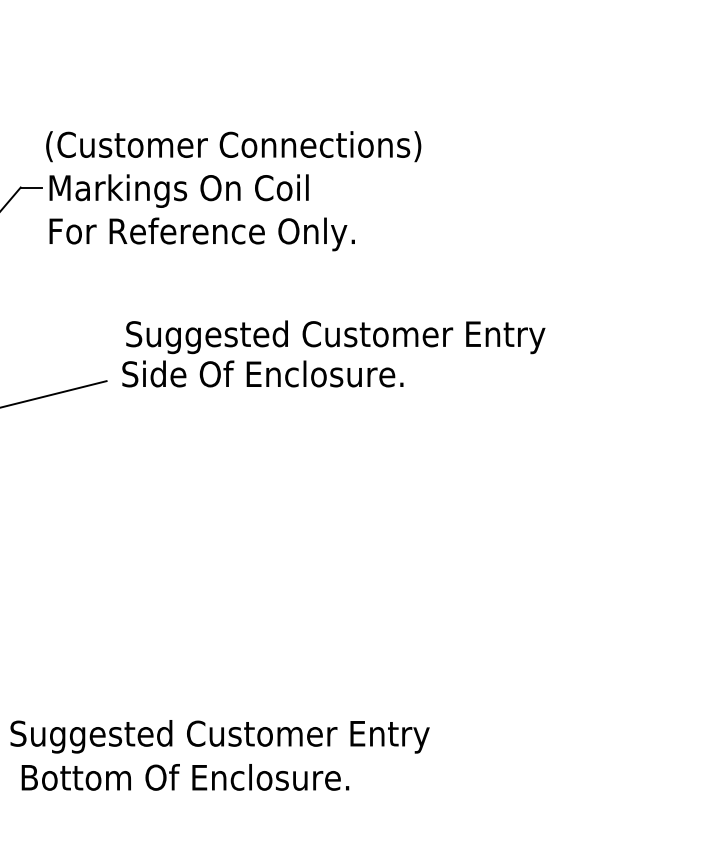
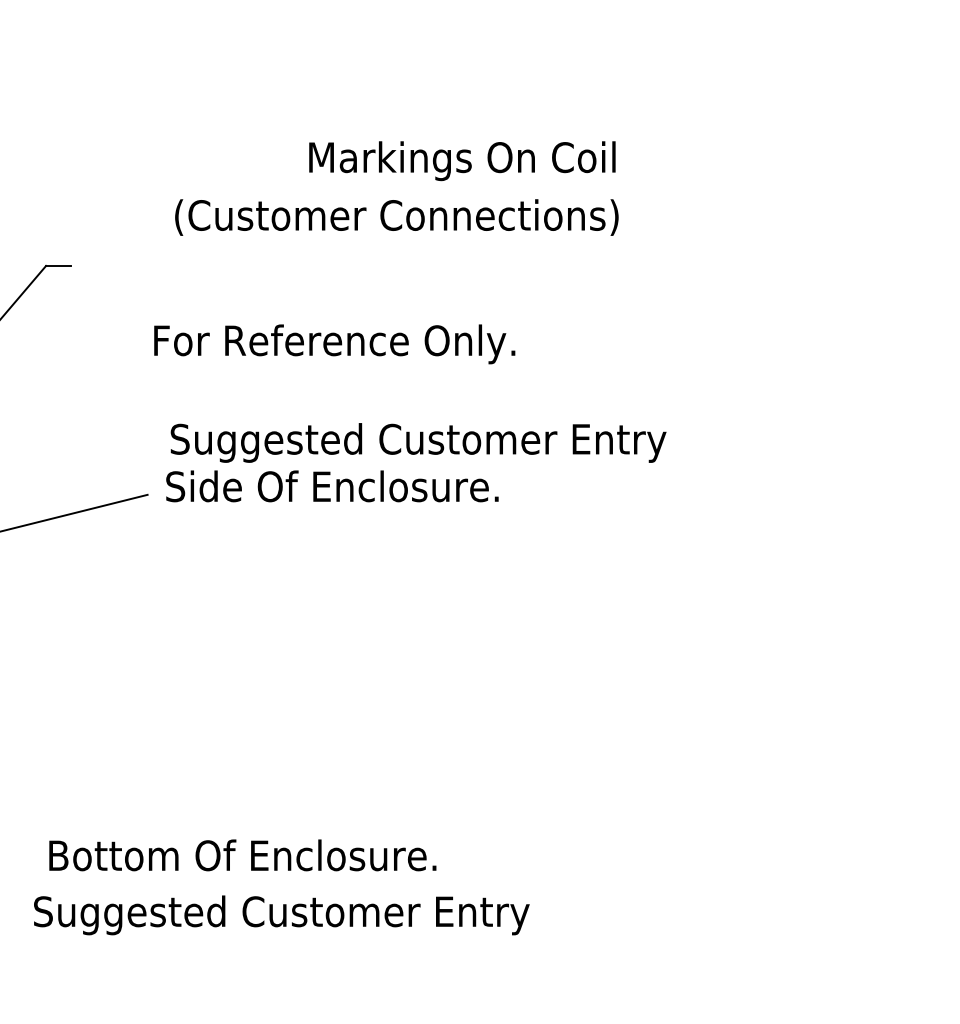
text: (233, 146) -> (396, 217), moved
text: (179, 191) -> (462, 161), moved
text: (202, 234) -> (334, 344), moved
text: (185, 777) -> (242, 855), moved

